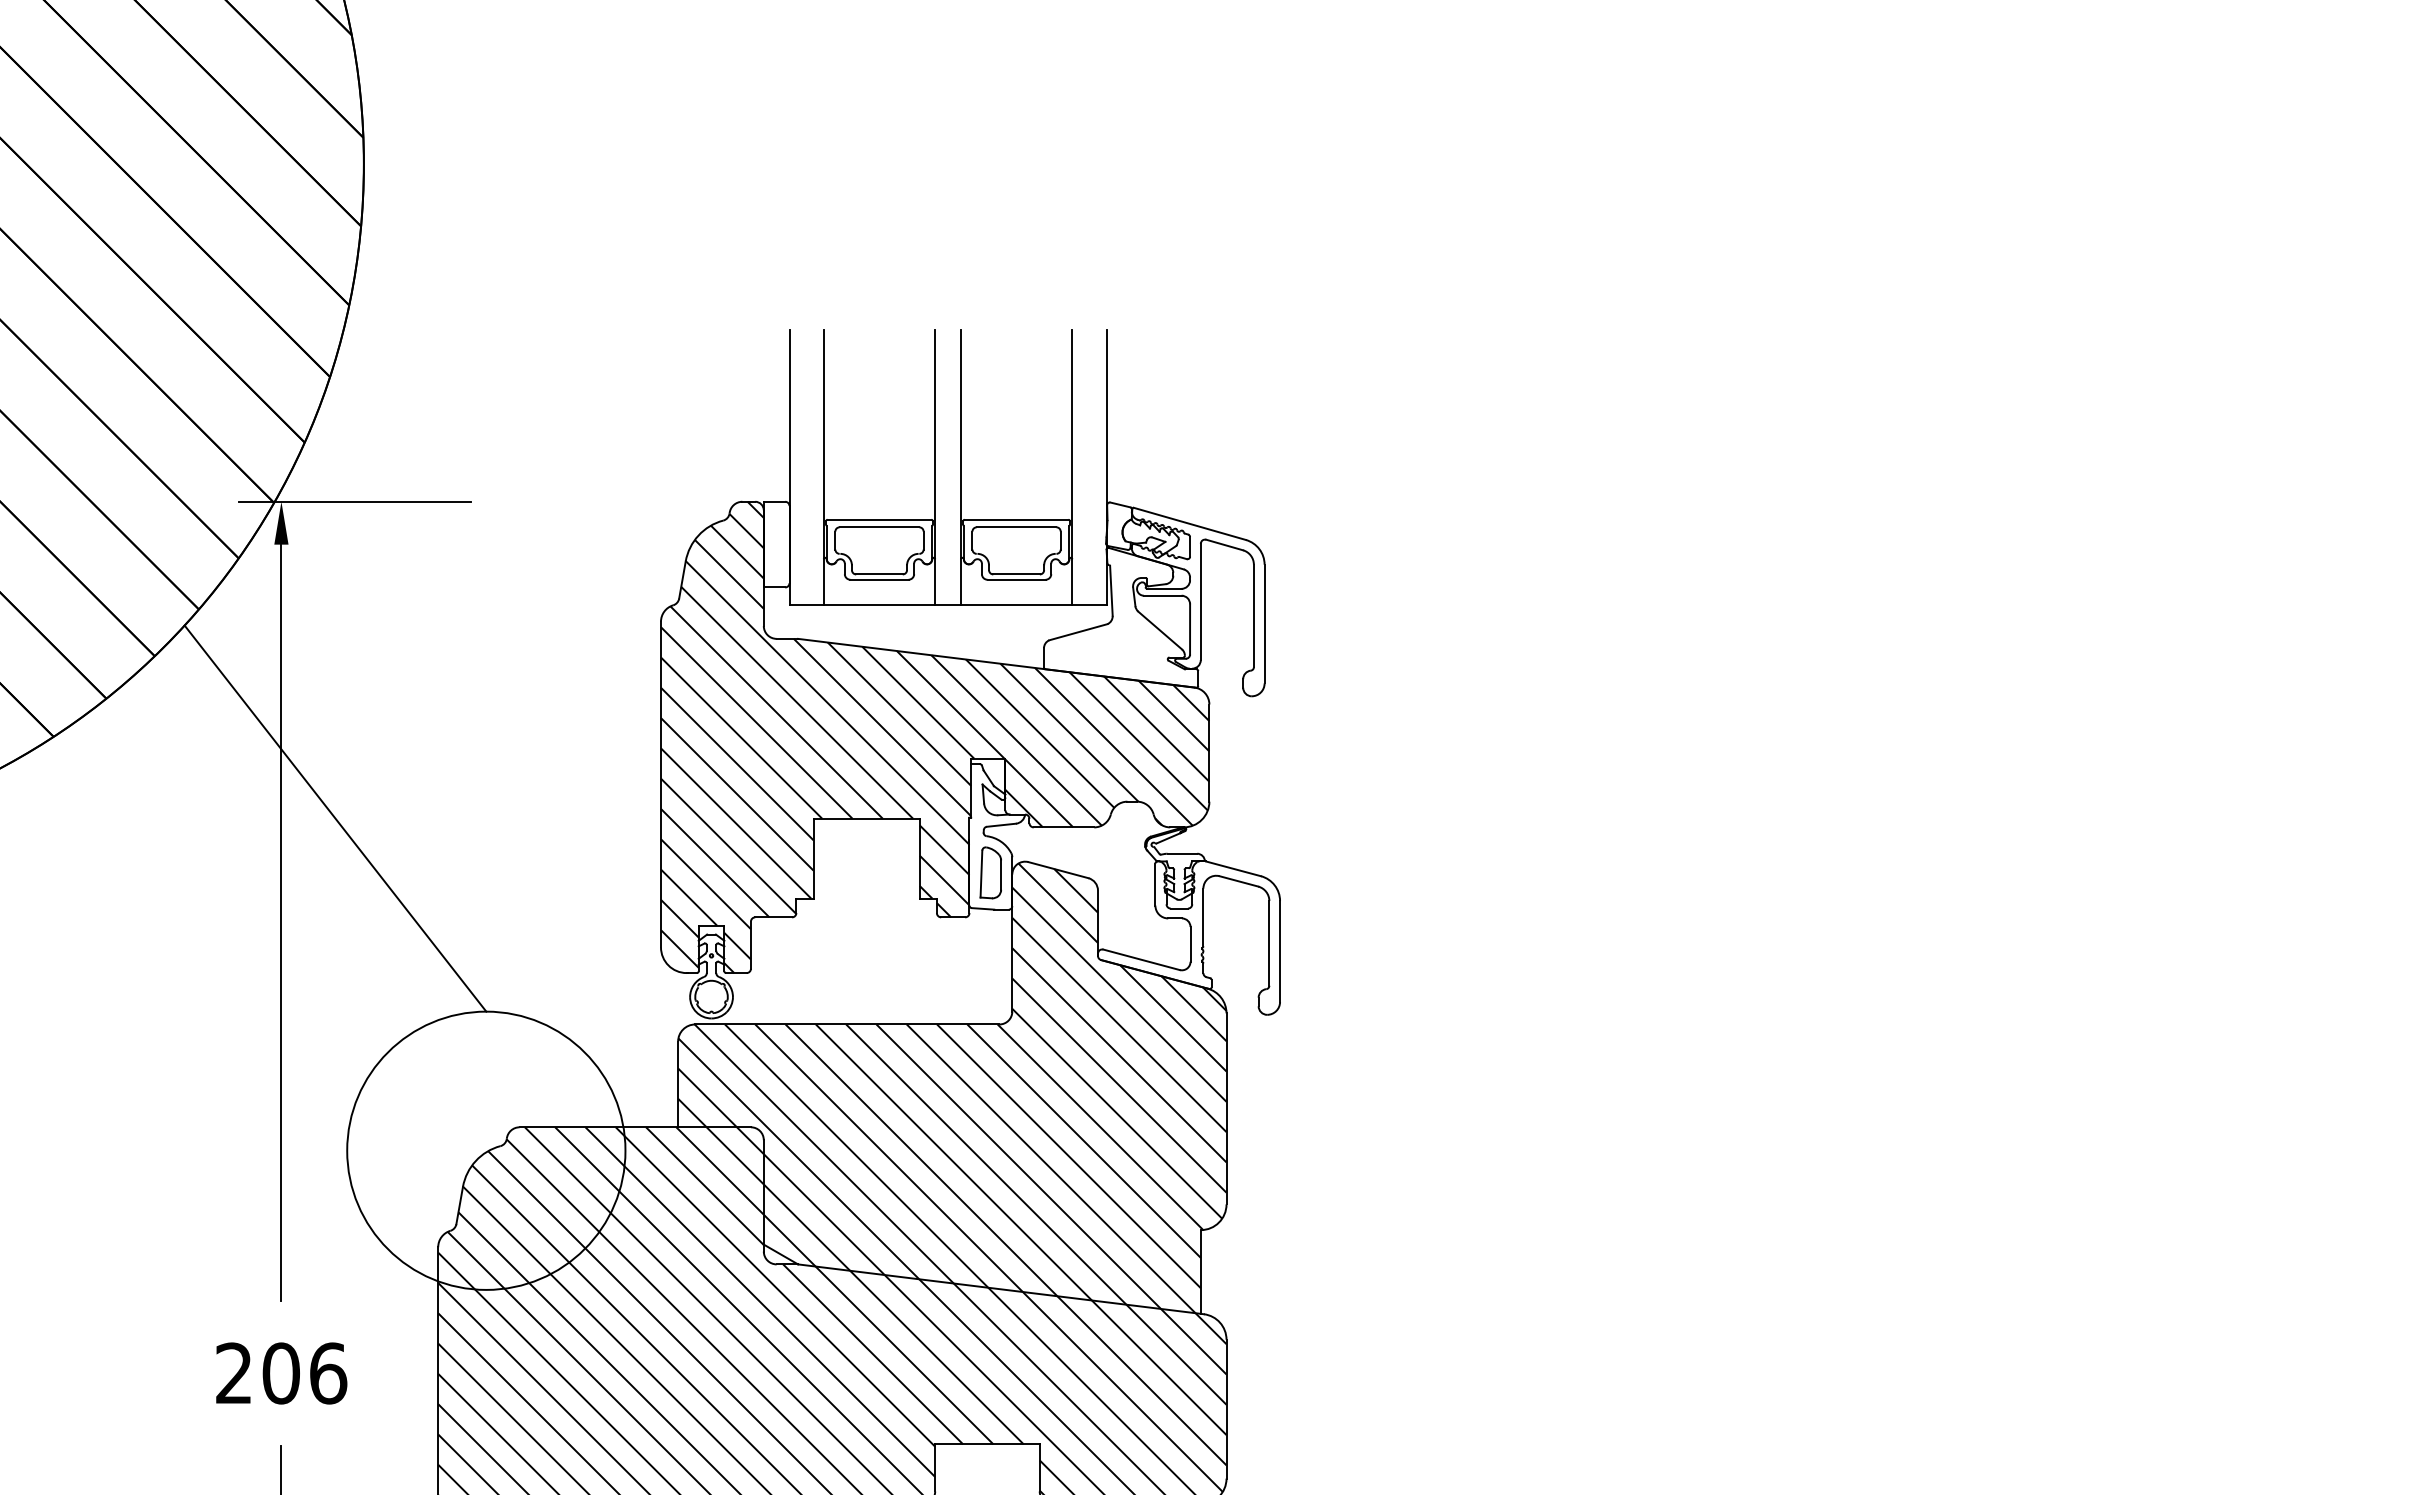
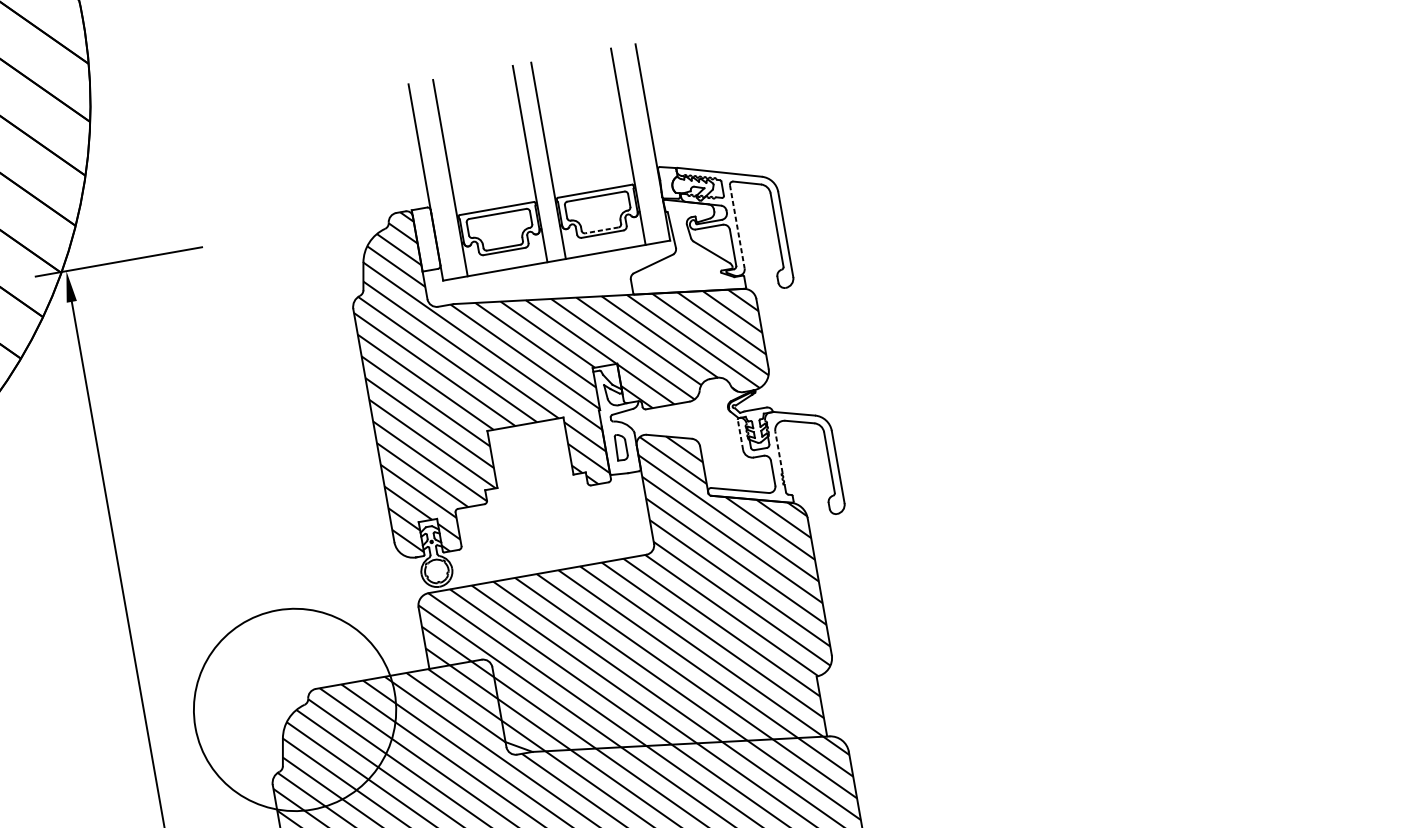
line: (1016, 574) -> (601, 230), solid -> dashed
line: (1200, 602) -> (737, 227), solid -> dashed
line: (335, 818) -> (145, 491), removed
part: (990, 872) -> (620, 447), size x0.7
line: (1155, 884) -> (740, 434), solid -> dashed
line: (1203, 917) -> (779, 452), solid -> dashed

